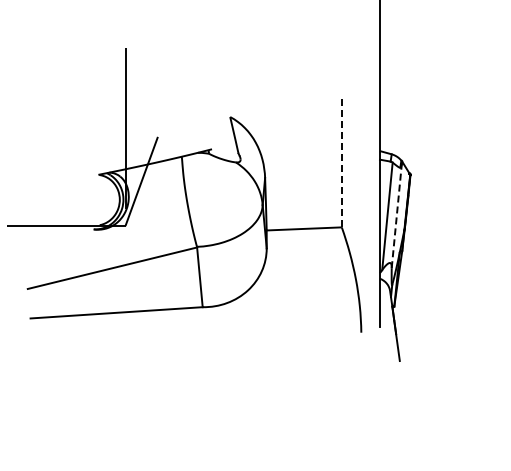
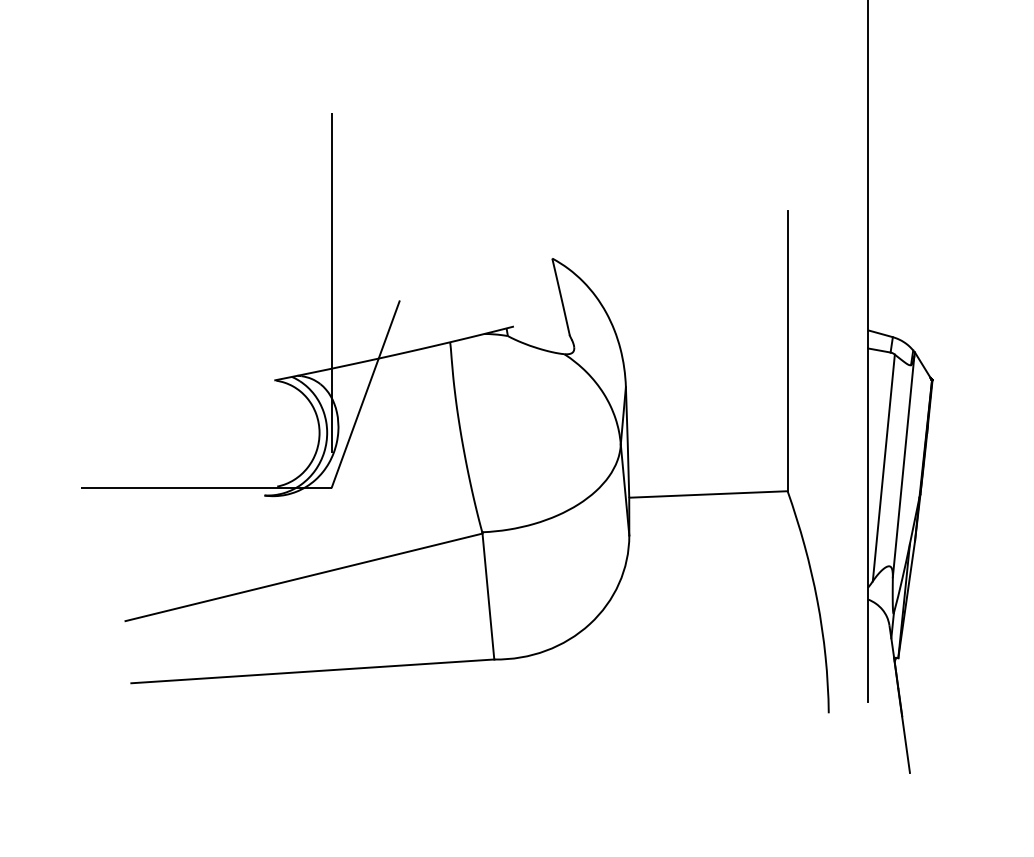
line: (341, 160) -> (786, 350), dashed -> solid
line: (396, 215) -> (902, 466), dashed -> solid

